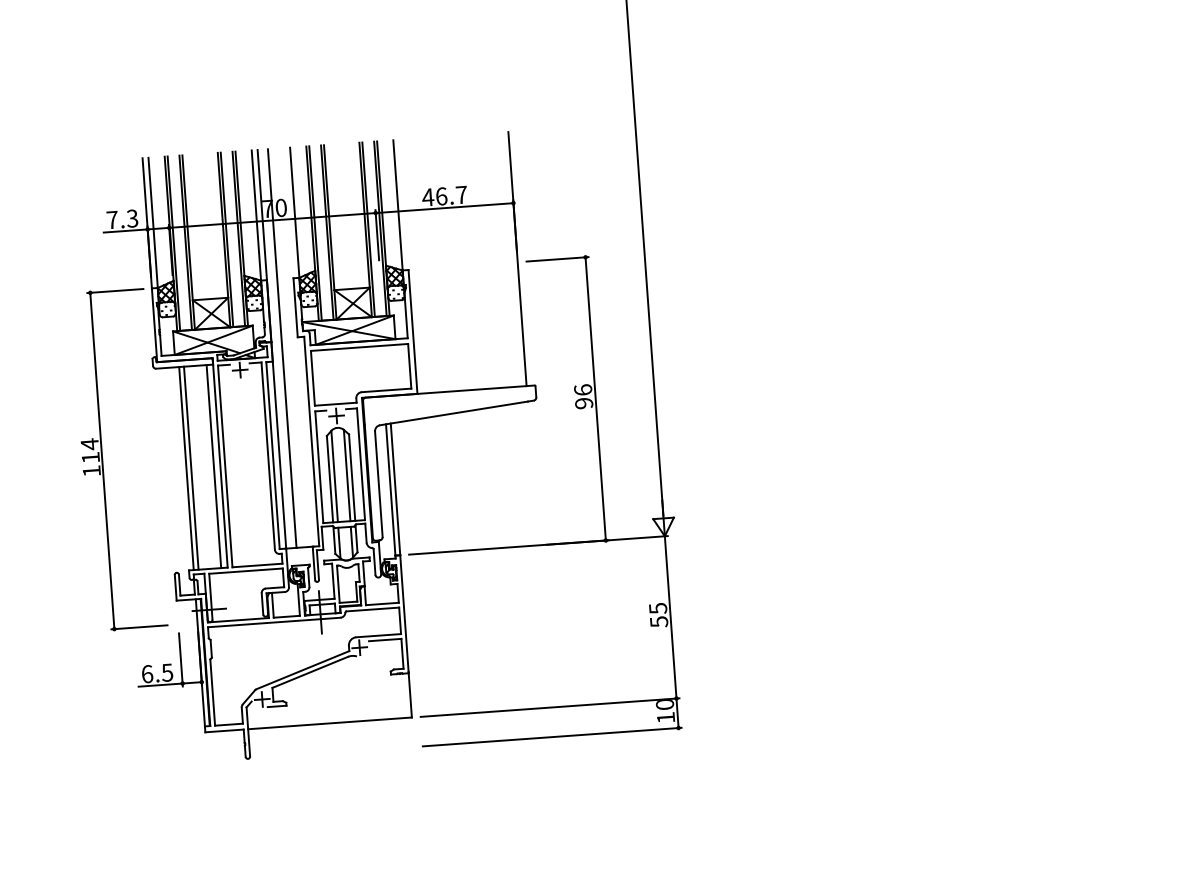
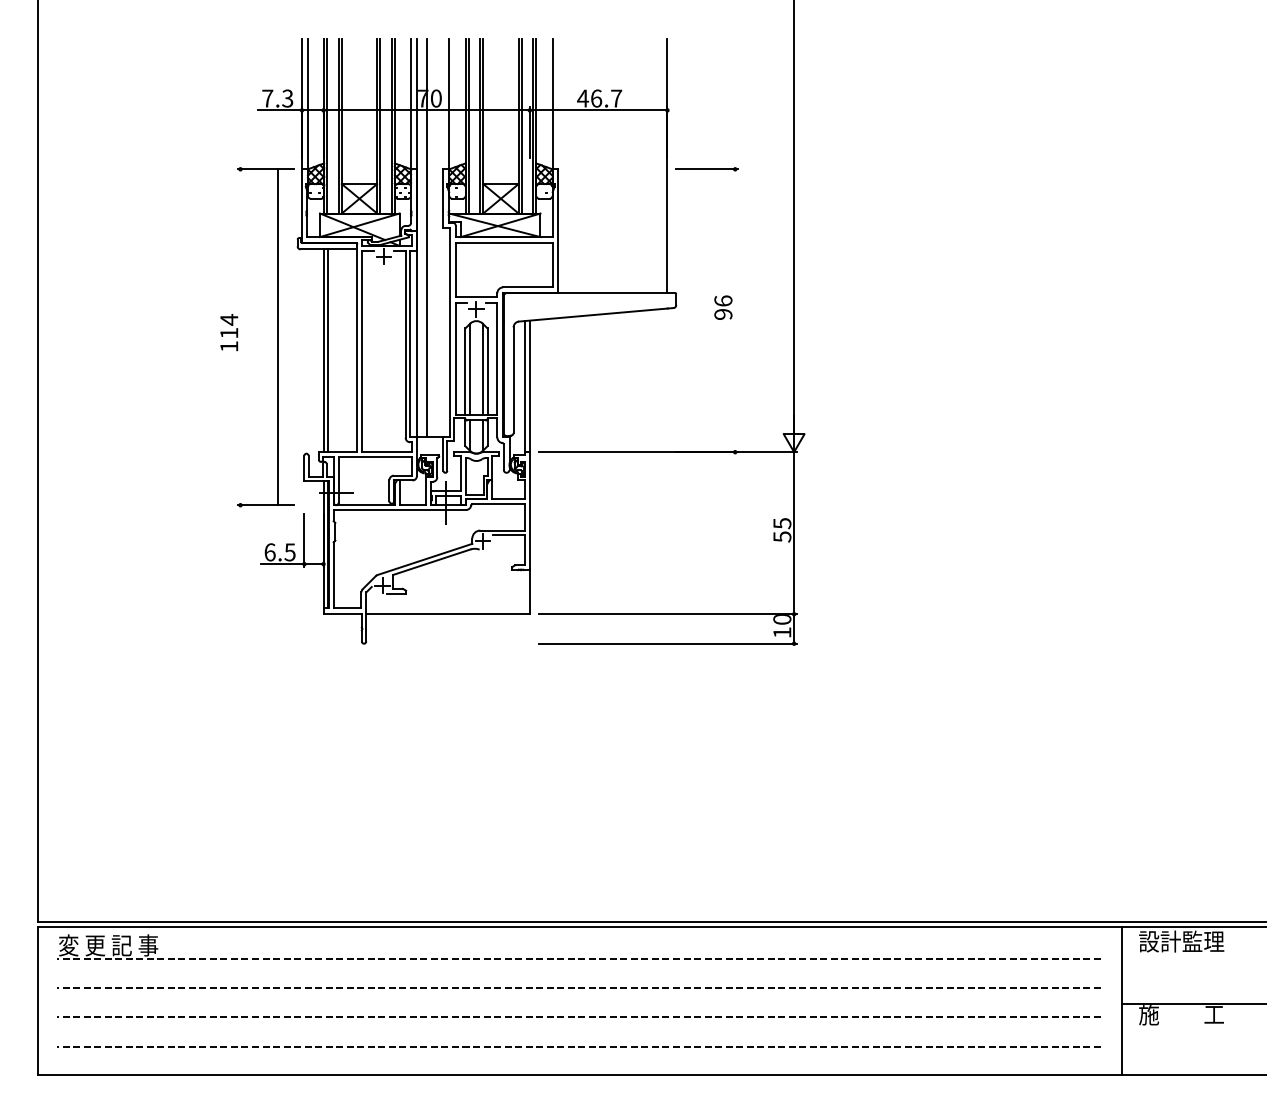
line: (595, 398) -> (735, 310), removed
line: (102, 461) -> (277, 337), moved
line: (213, 466) -> (350, 350), removed

